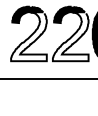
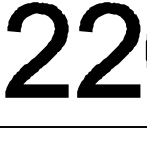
fill: (28, 36) -> (36, 54), added
fill: (70, 36) -> (108, 54), added

